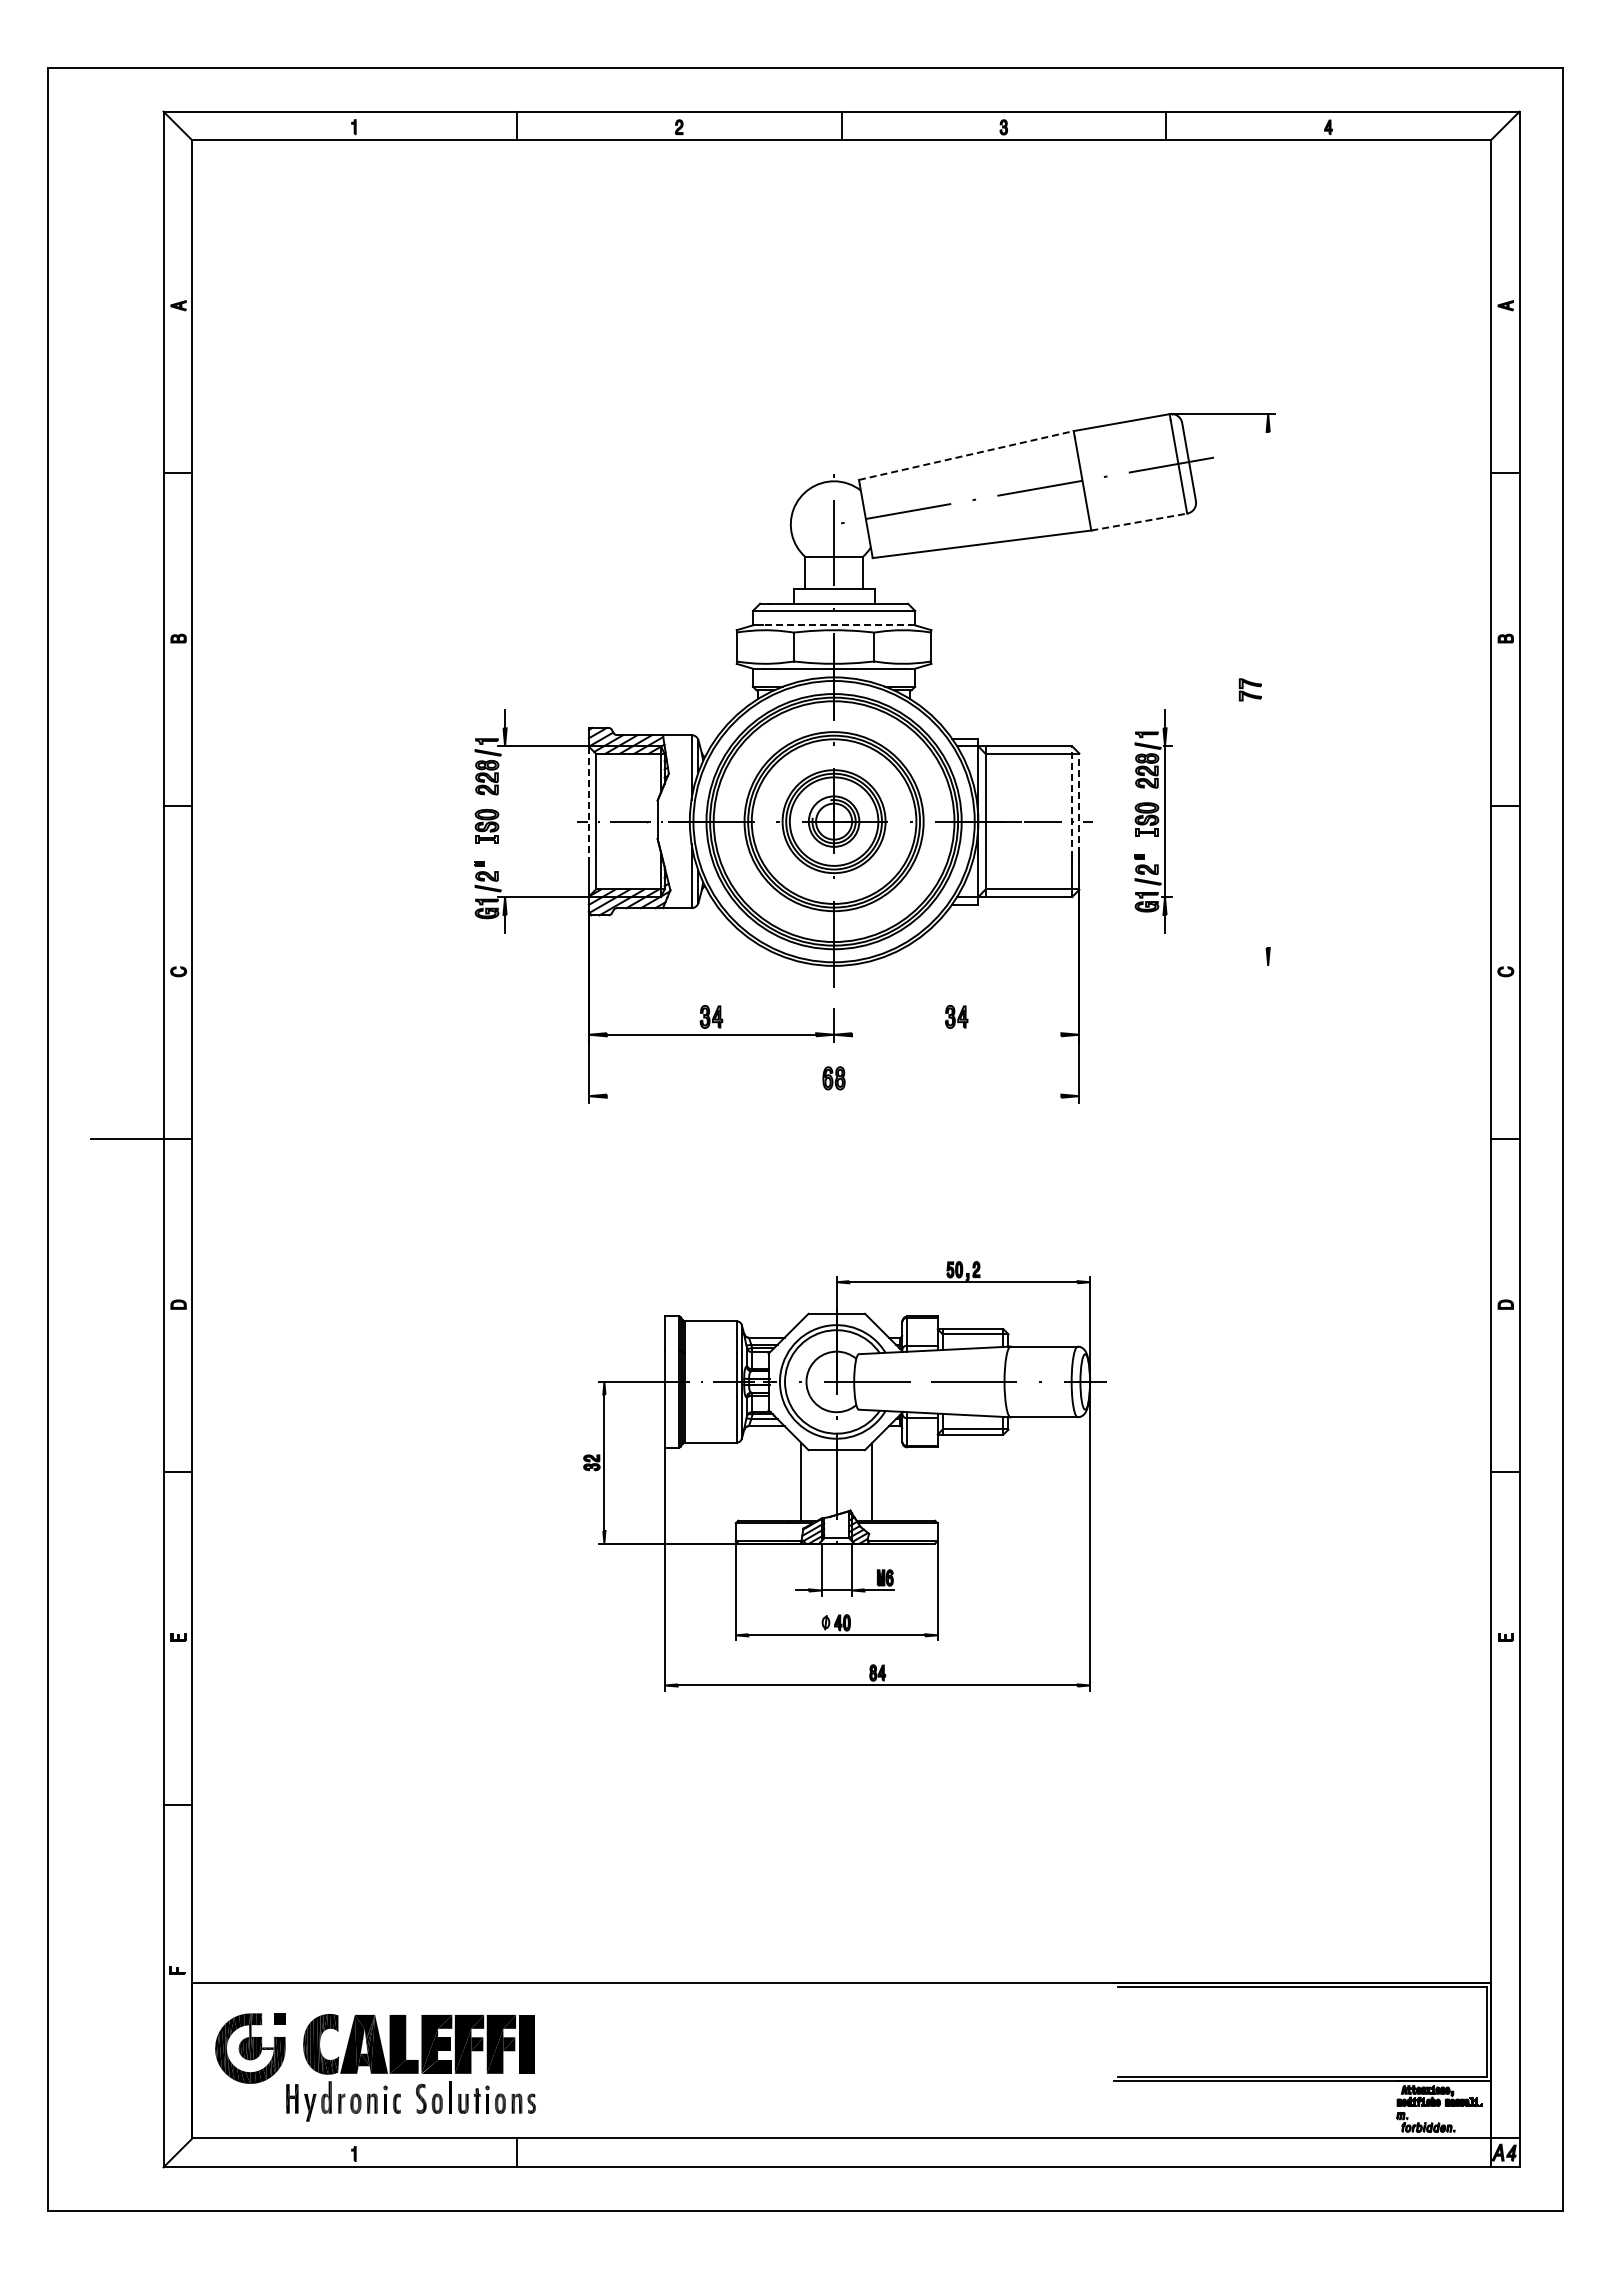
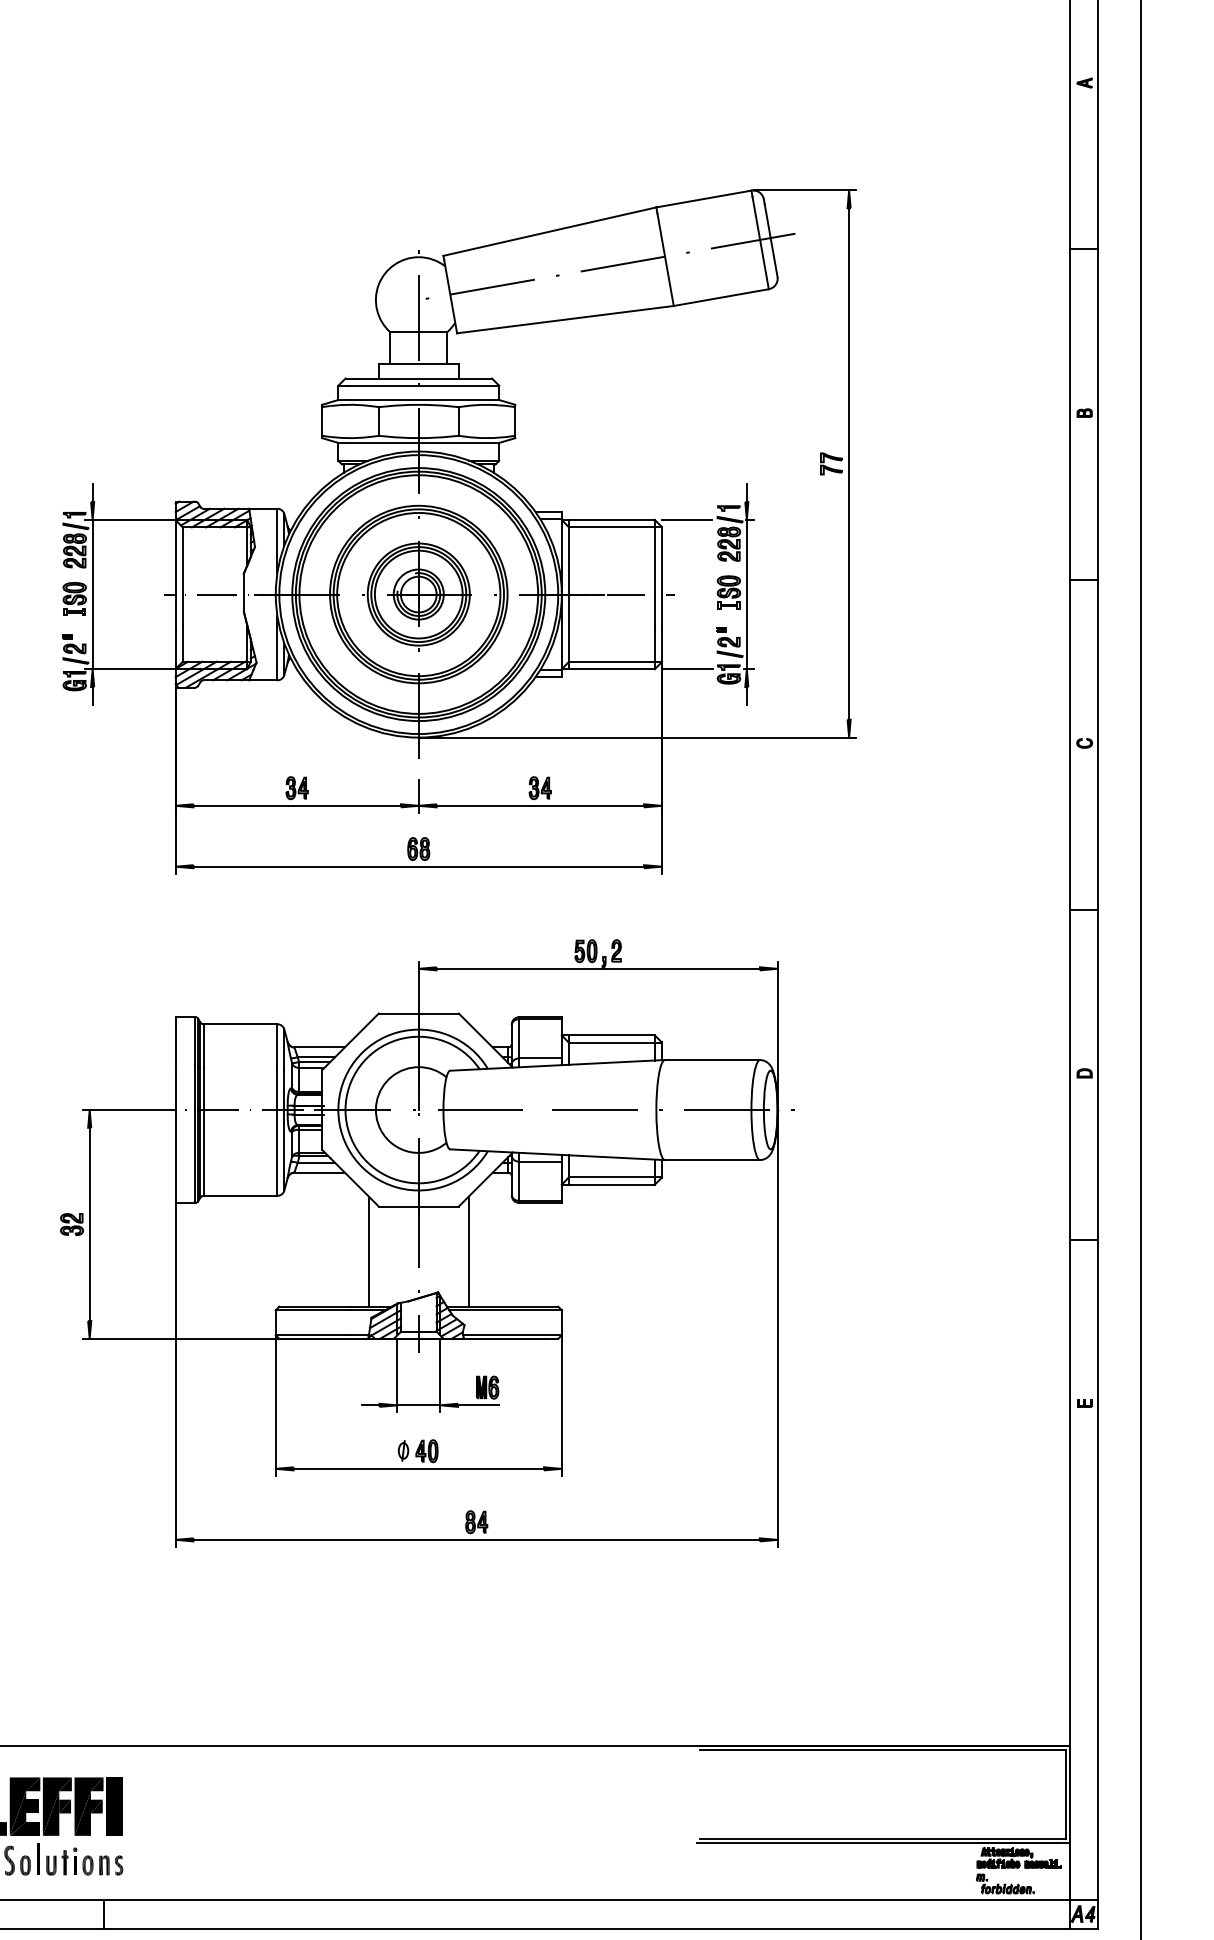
line: (966, 455) -> (550, 231), dashed -> solid
line: (1139, 522) -> (721, 298), dashed -> solid
line: (838, 625) -> (423, 400), dashed -> solid
line: (1268, 689) -> (849, 463), added
line: (1104, 746) -> (686, 520), added
line: (588, 802) -> (175, 575), dashed -> solid
line: (1072, 802) -> (655, 575), dashed -> solid
line: (1079, 803) -> (662, 576), dashed -> solid
line: (505, 821) -> (93, 594), added
line: (1105, 897) -> (687, 669), added
line: (1054, 965) -> (637, 737), added
line: (956, 1034) -> (540, 805), added
line: (833, 1096) -> (418, 867), added
part: (842, 1475) -> (427, 1242), size x1.43

